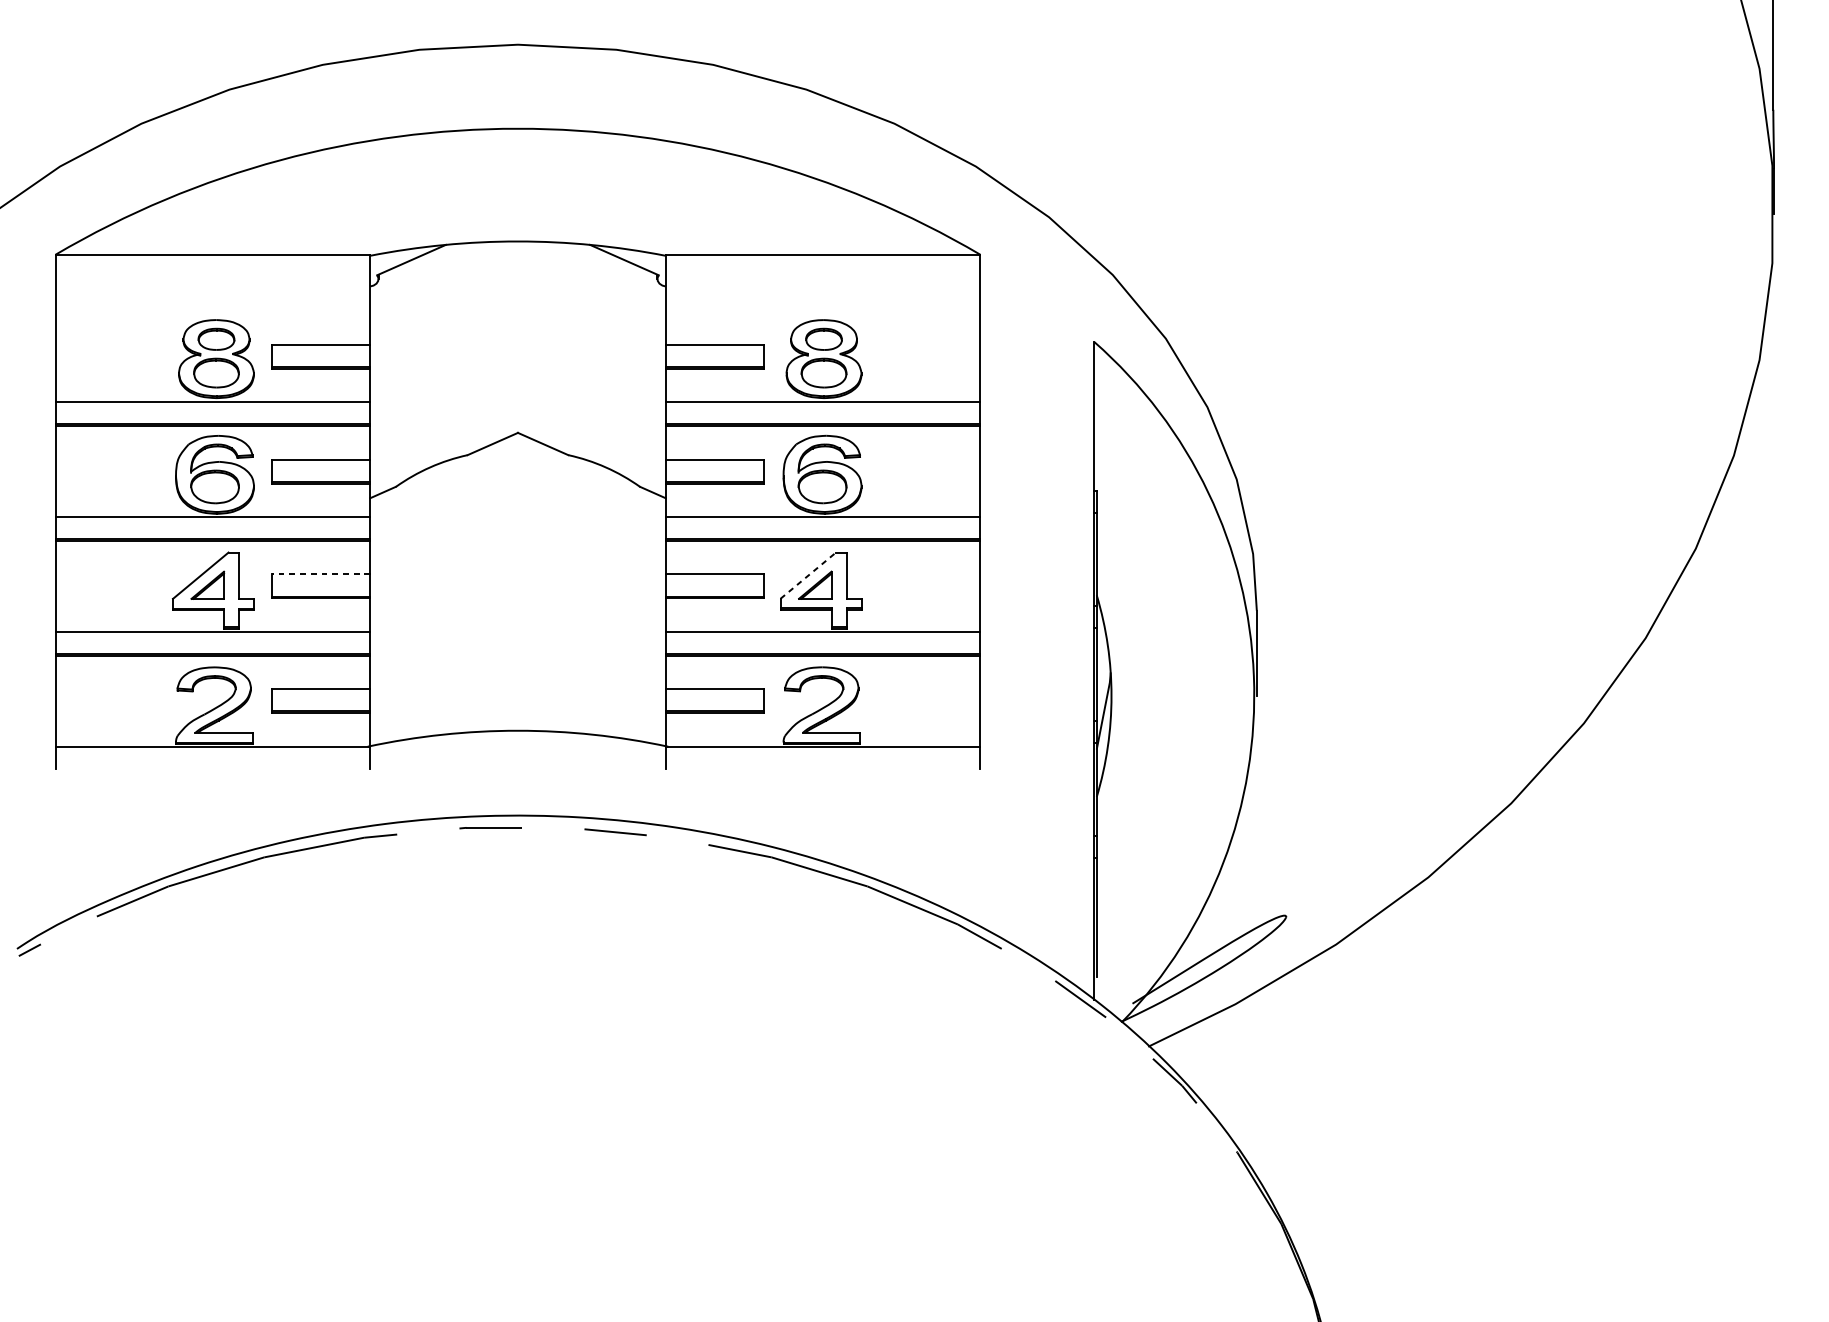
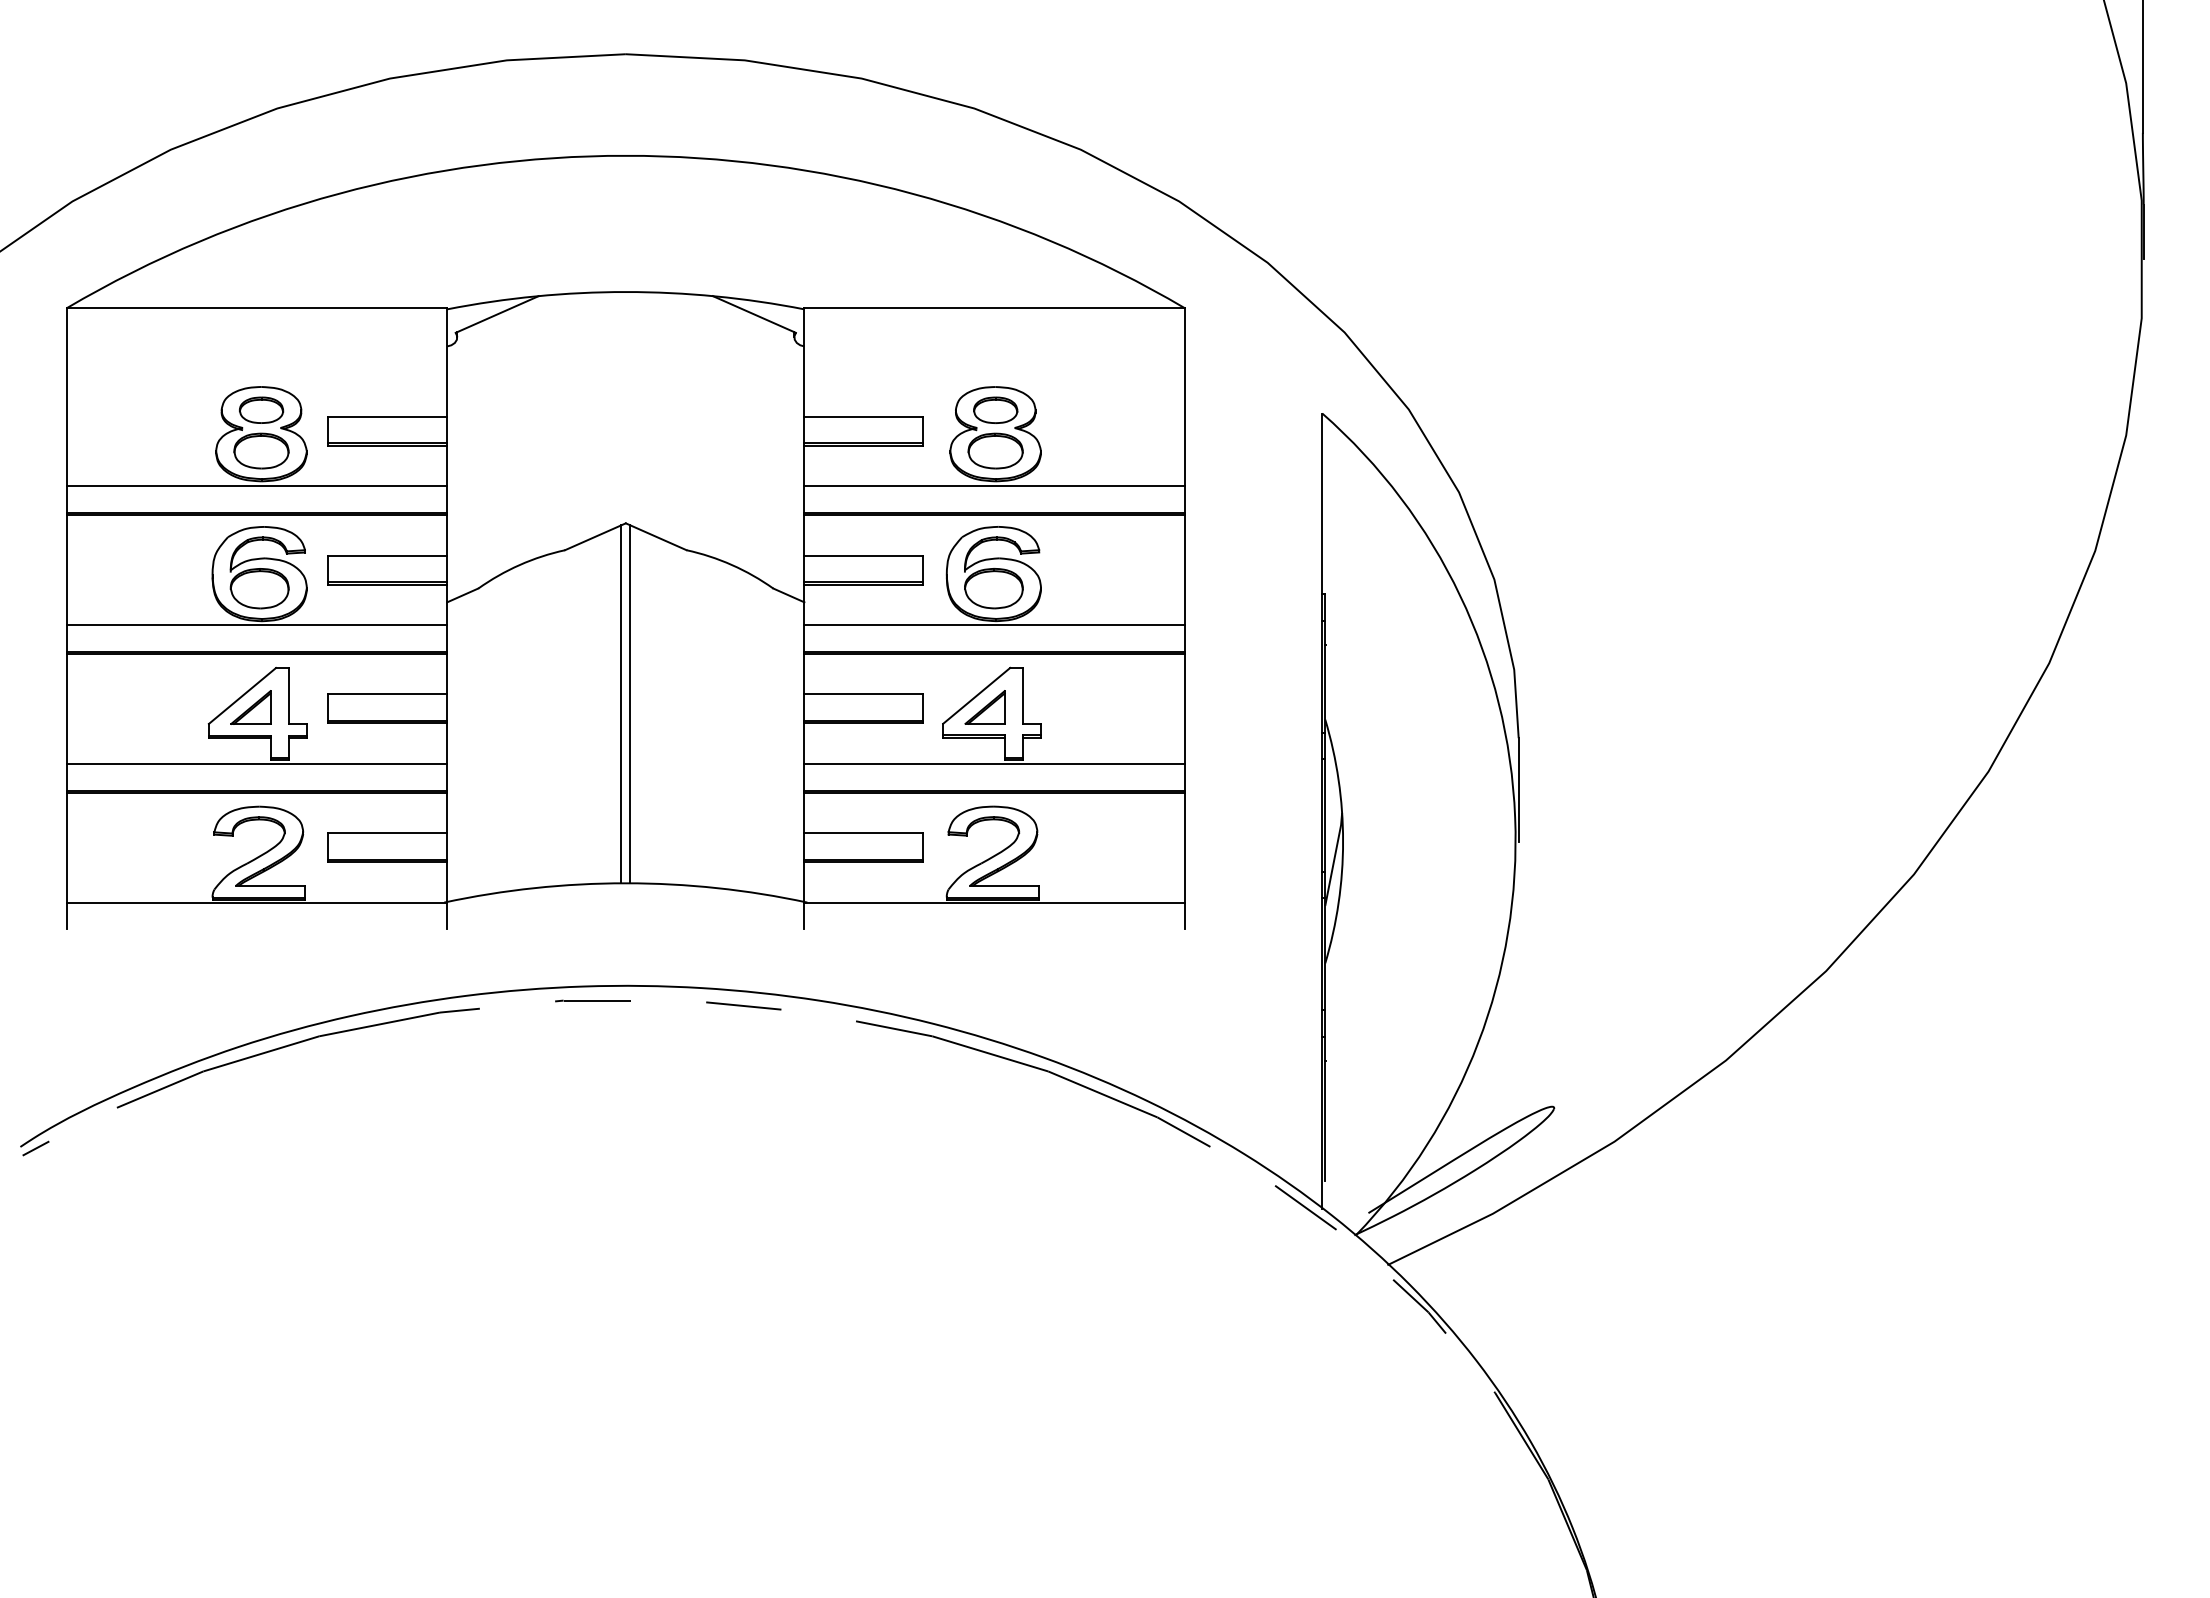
line: (320, 574) -> (387, 694), dashed -> solid
line: (808, 575) -> (976, 695), dashed -> solid
line: (514, 582) -> (621, 704), added
line: (521, 582) -> (630, 704), added

